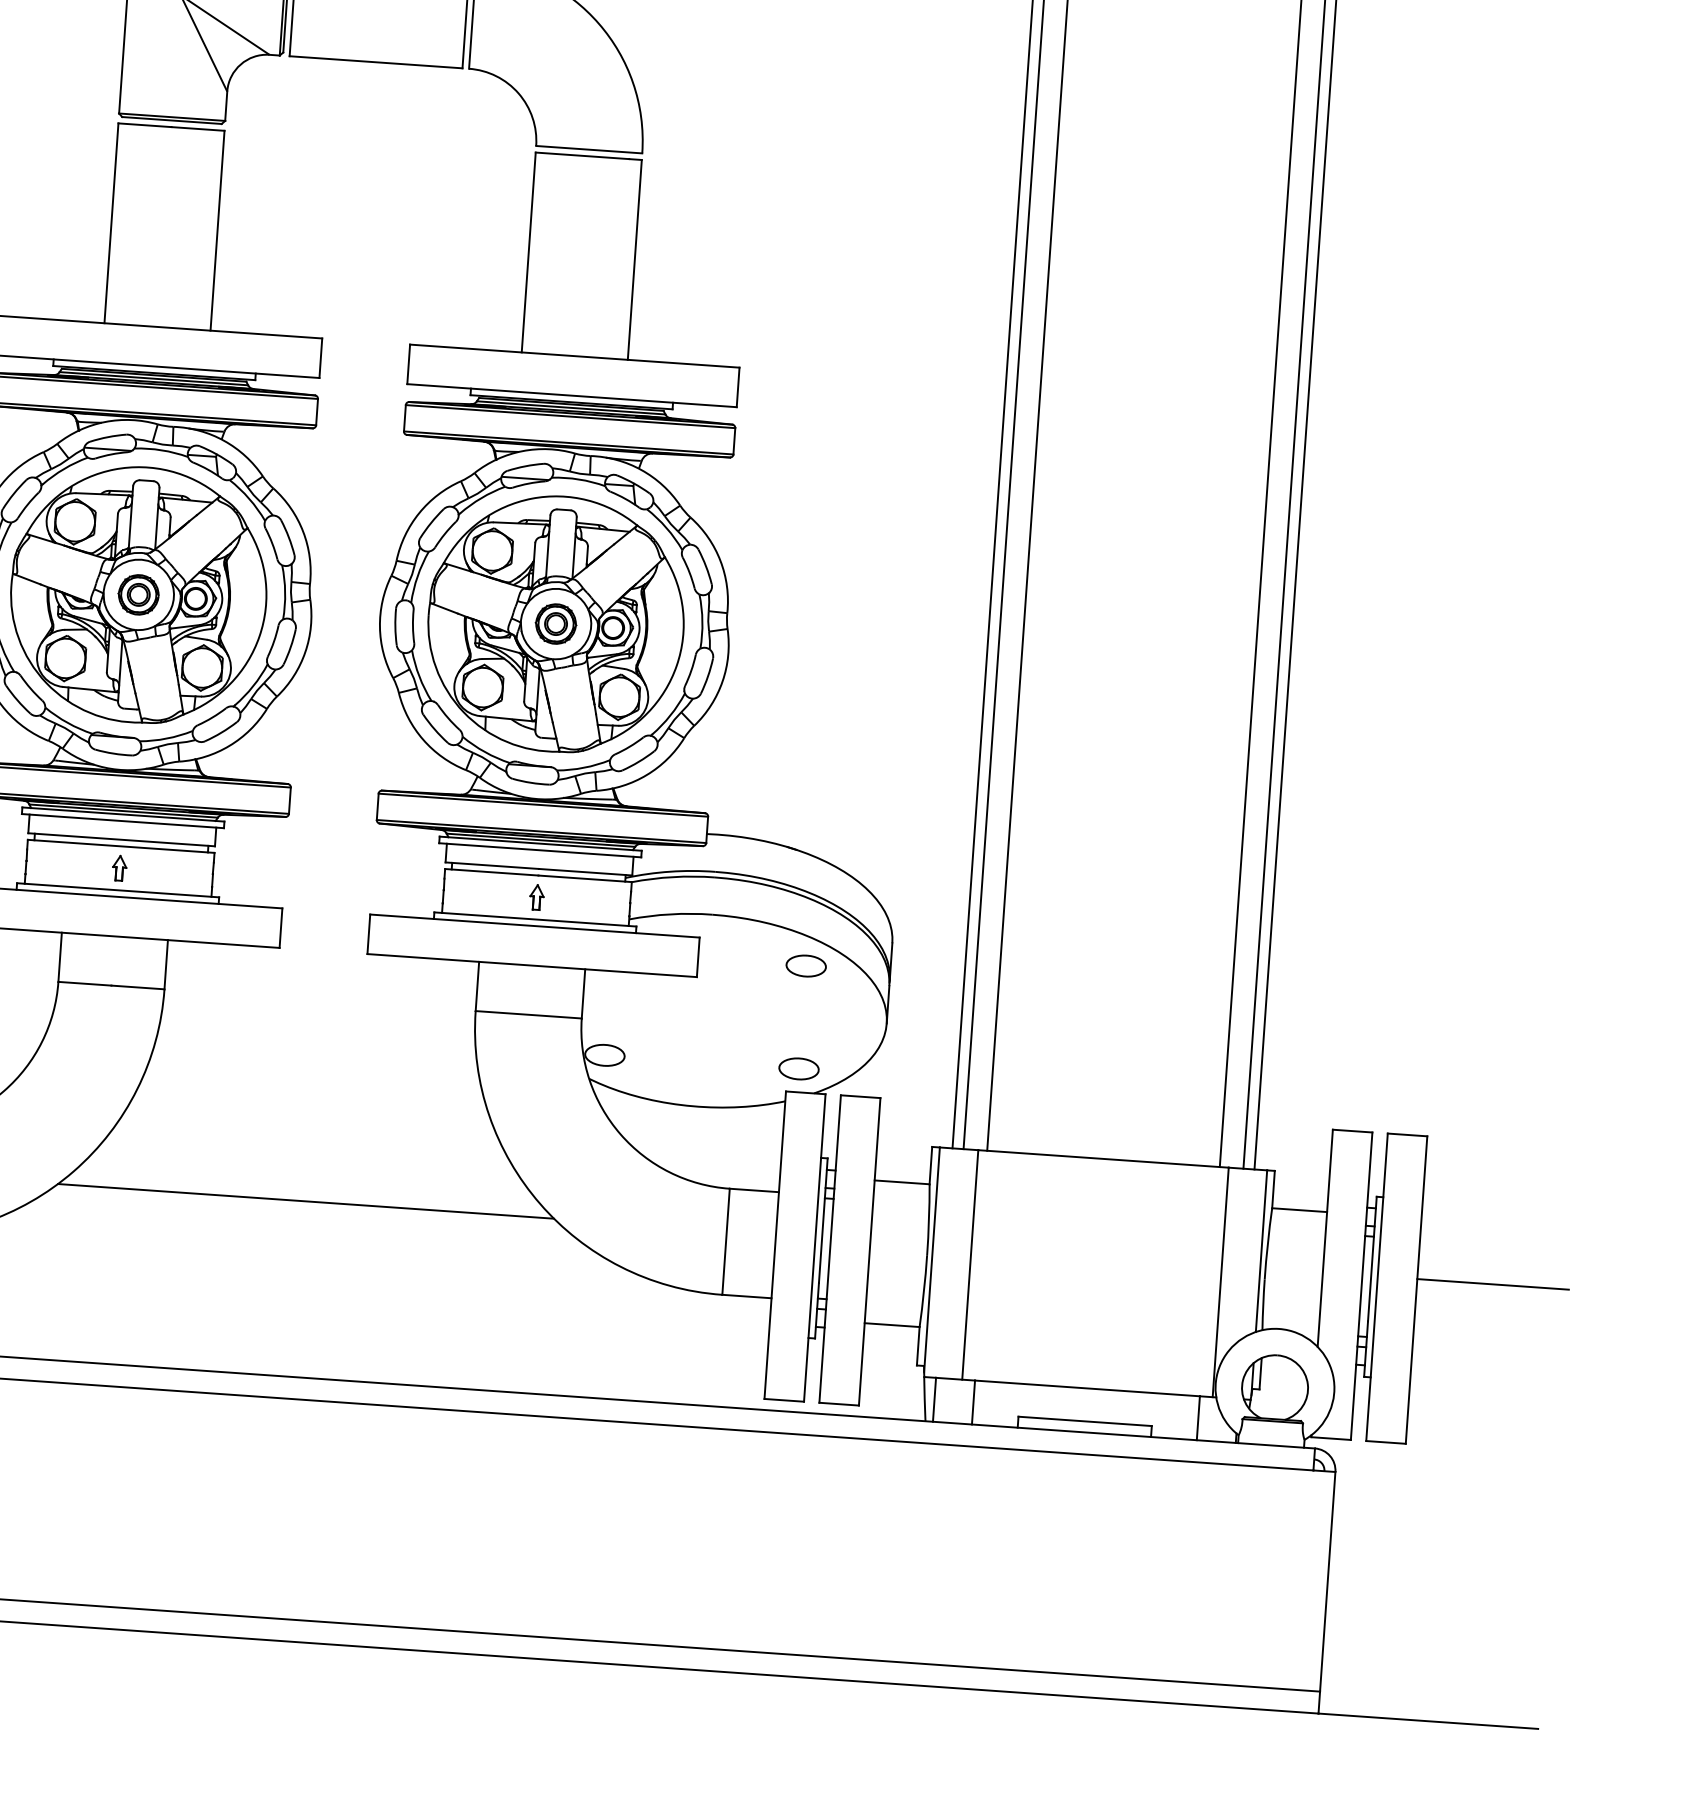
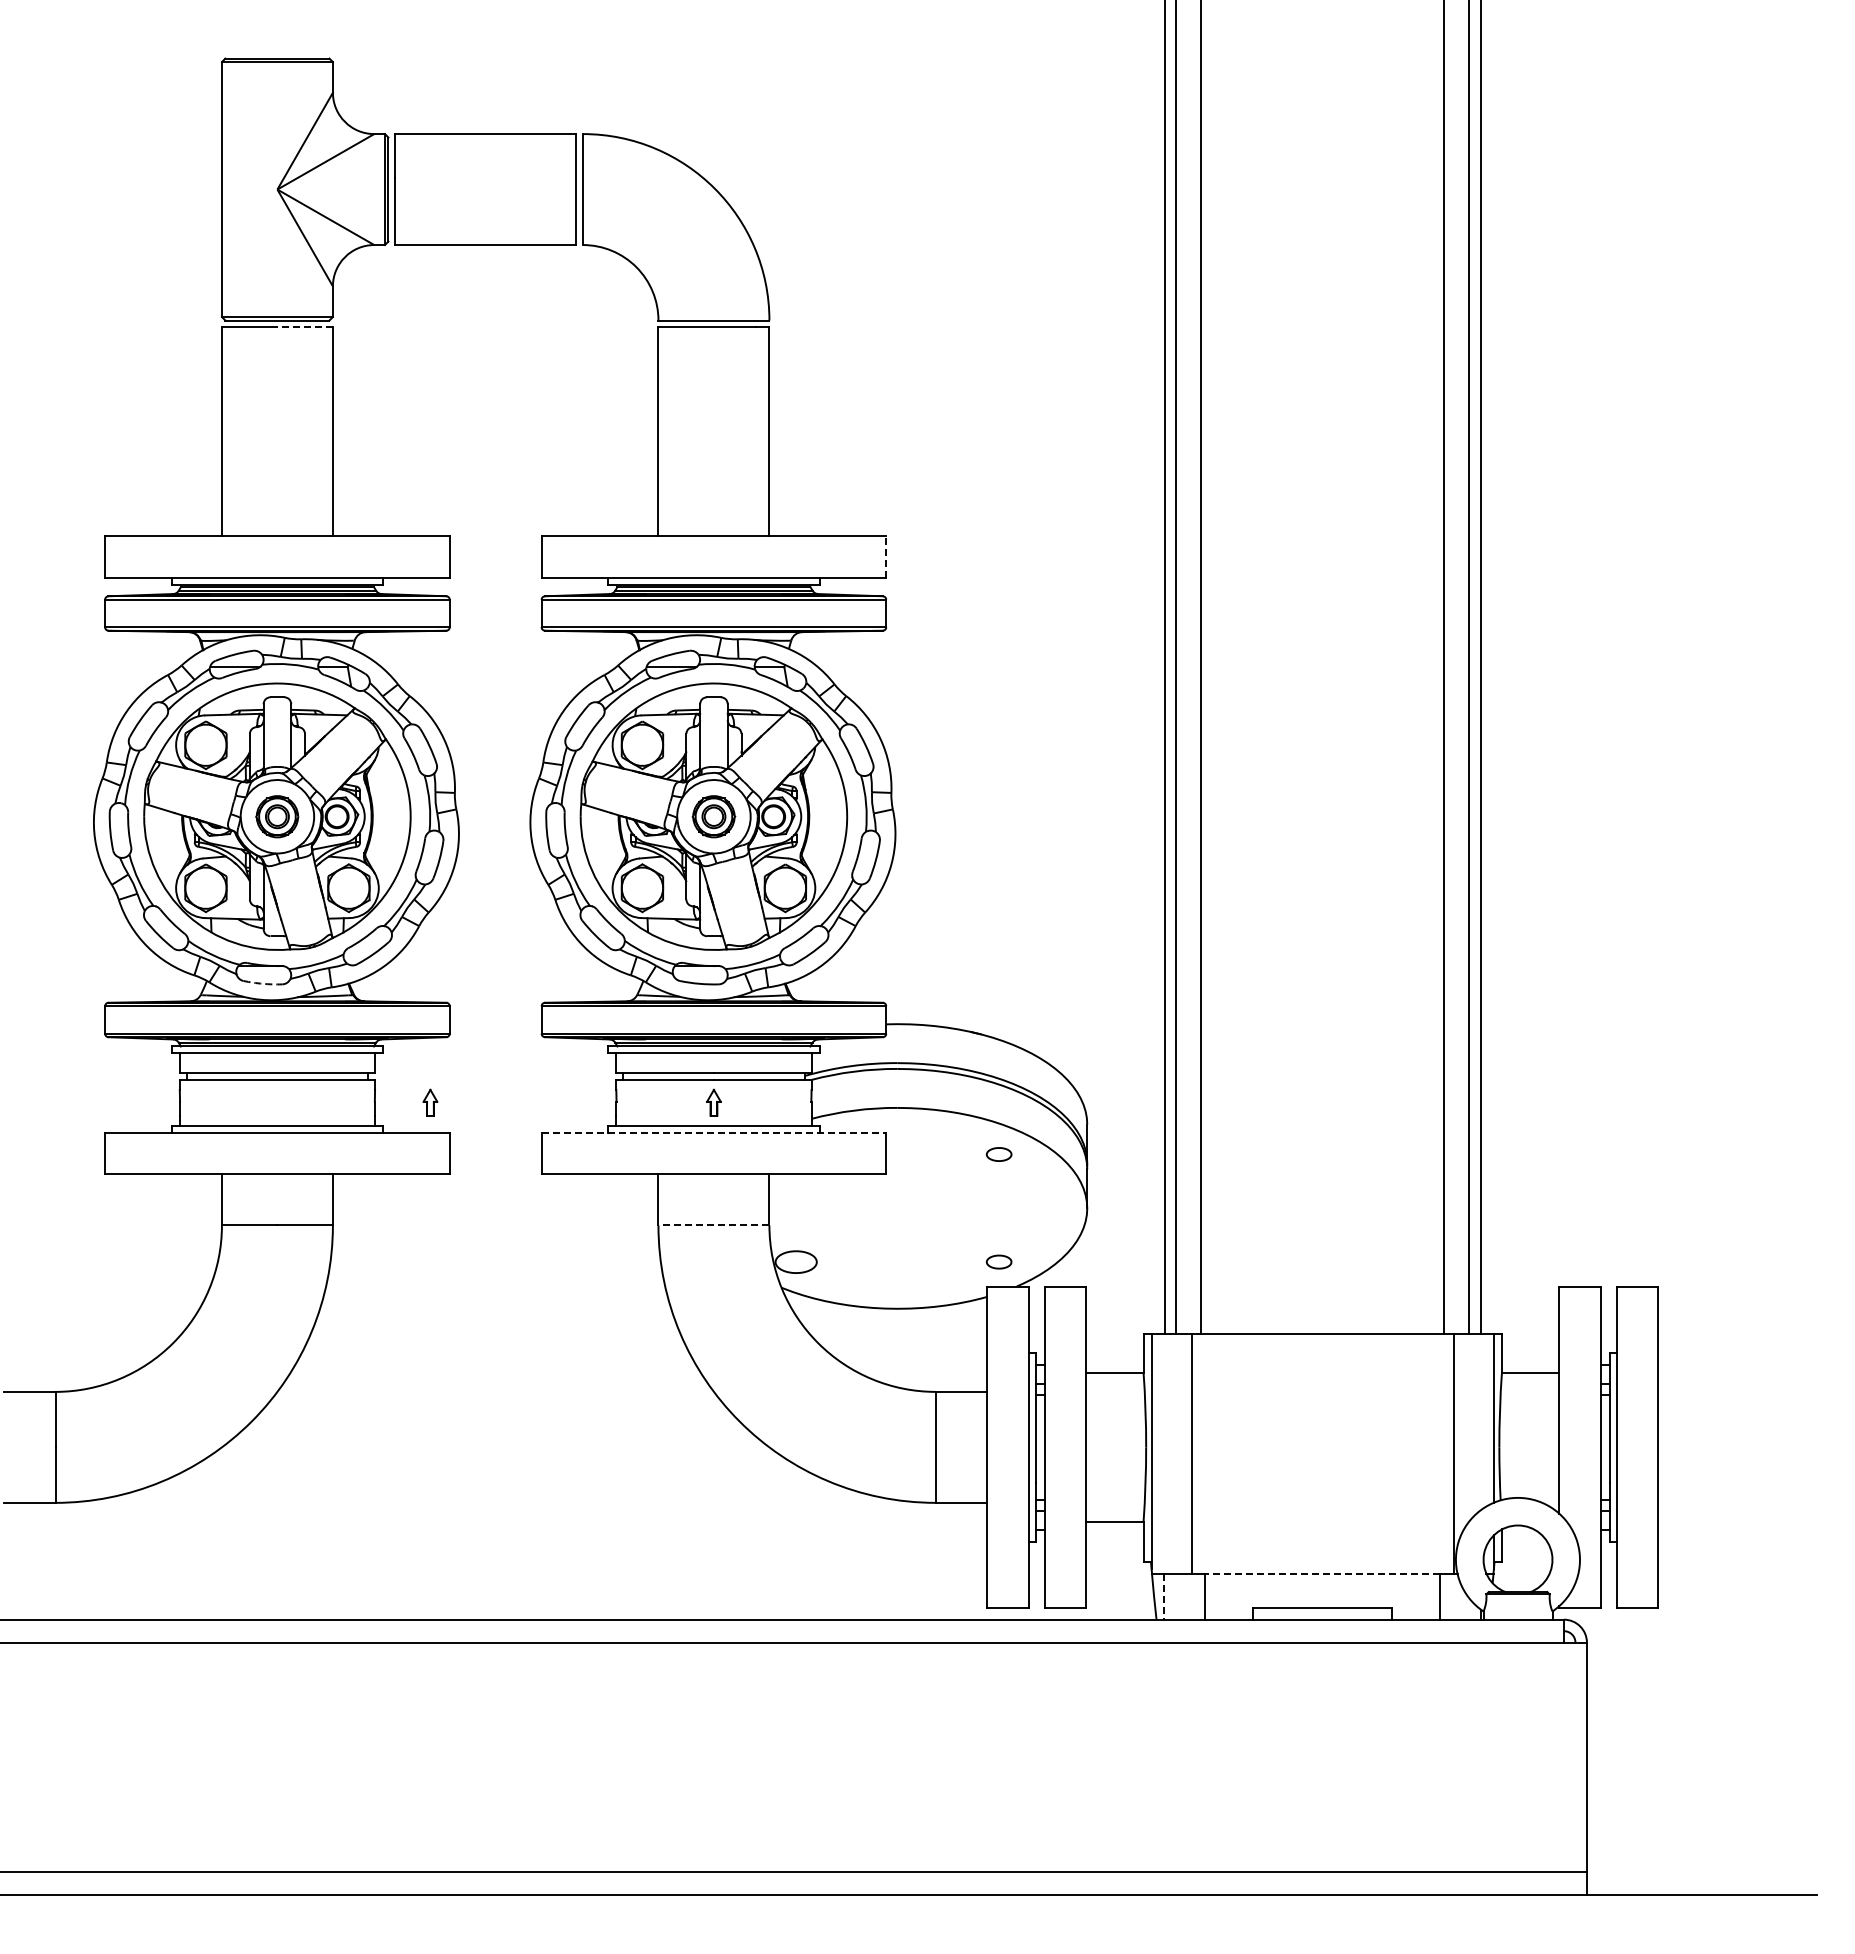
line: (198, 129) -> (305, 327), solid -> dashed
line: (738, 387) -> (886, 557), solid -> dashed
arc: (113, 753) -> (262, 983), solid -> dashed
part: (119, 868) -> (430, 1102), moved
line: (535, 925) -> (714, 1132), solid -> dashed
part: (805, 965) -> (998, 1154), size x0.6
line: (528, 1014) -> (713, 1225), solid -> dashed
part: (798, 1068) -> (998, 1261), size x0.6
line: (305, 1200) -> (495, 1435), removed
line: (1493, 1284) -> (1737, 1435), removed
line: (1087, 1388) -> (1322, 1573), solid -> dashed
line: (934, 1399) -> (1164, 1596), solid -> dashed

